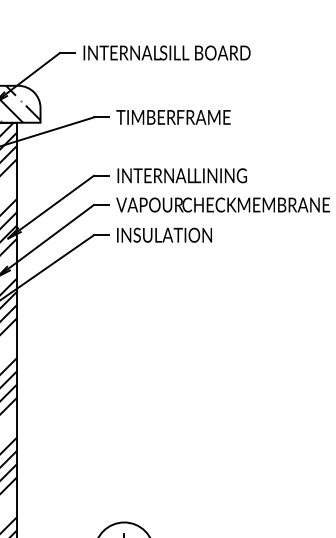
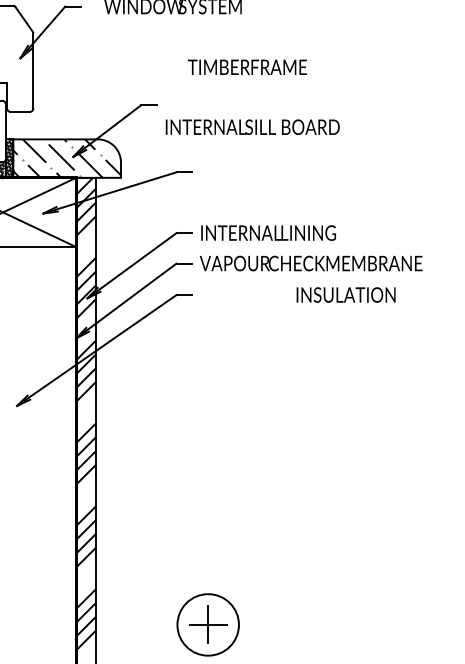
text: (166, 52) -> (252, 126), moved
text: (173, 116) -> (247, 66), moved
text: (163, 234) -> (345, 294), moved

